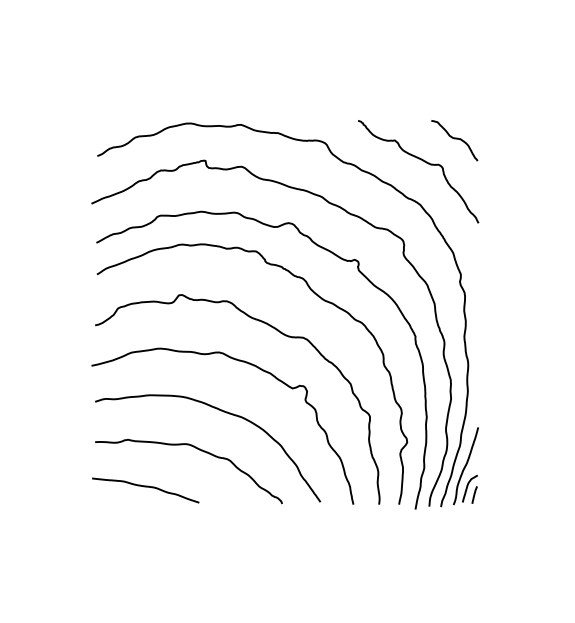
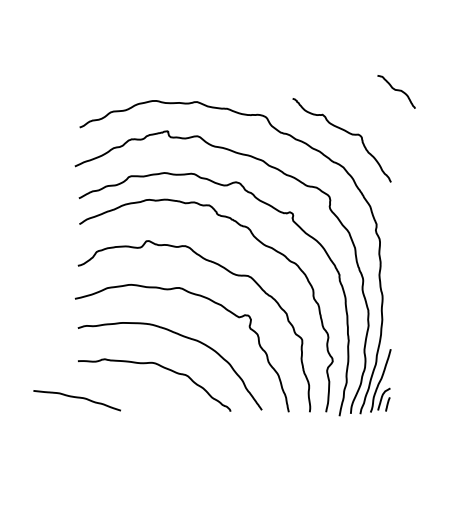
curve: (454, 138) -> (396, 90), moved
curve: (144, 487) -> (76, 398), moved

